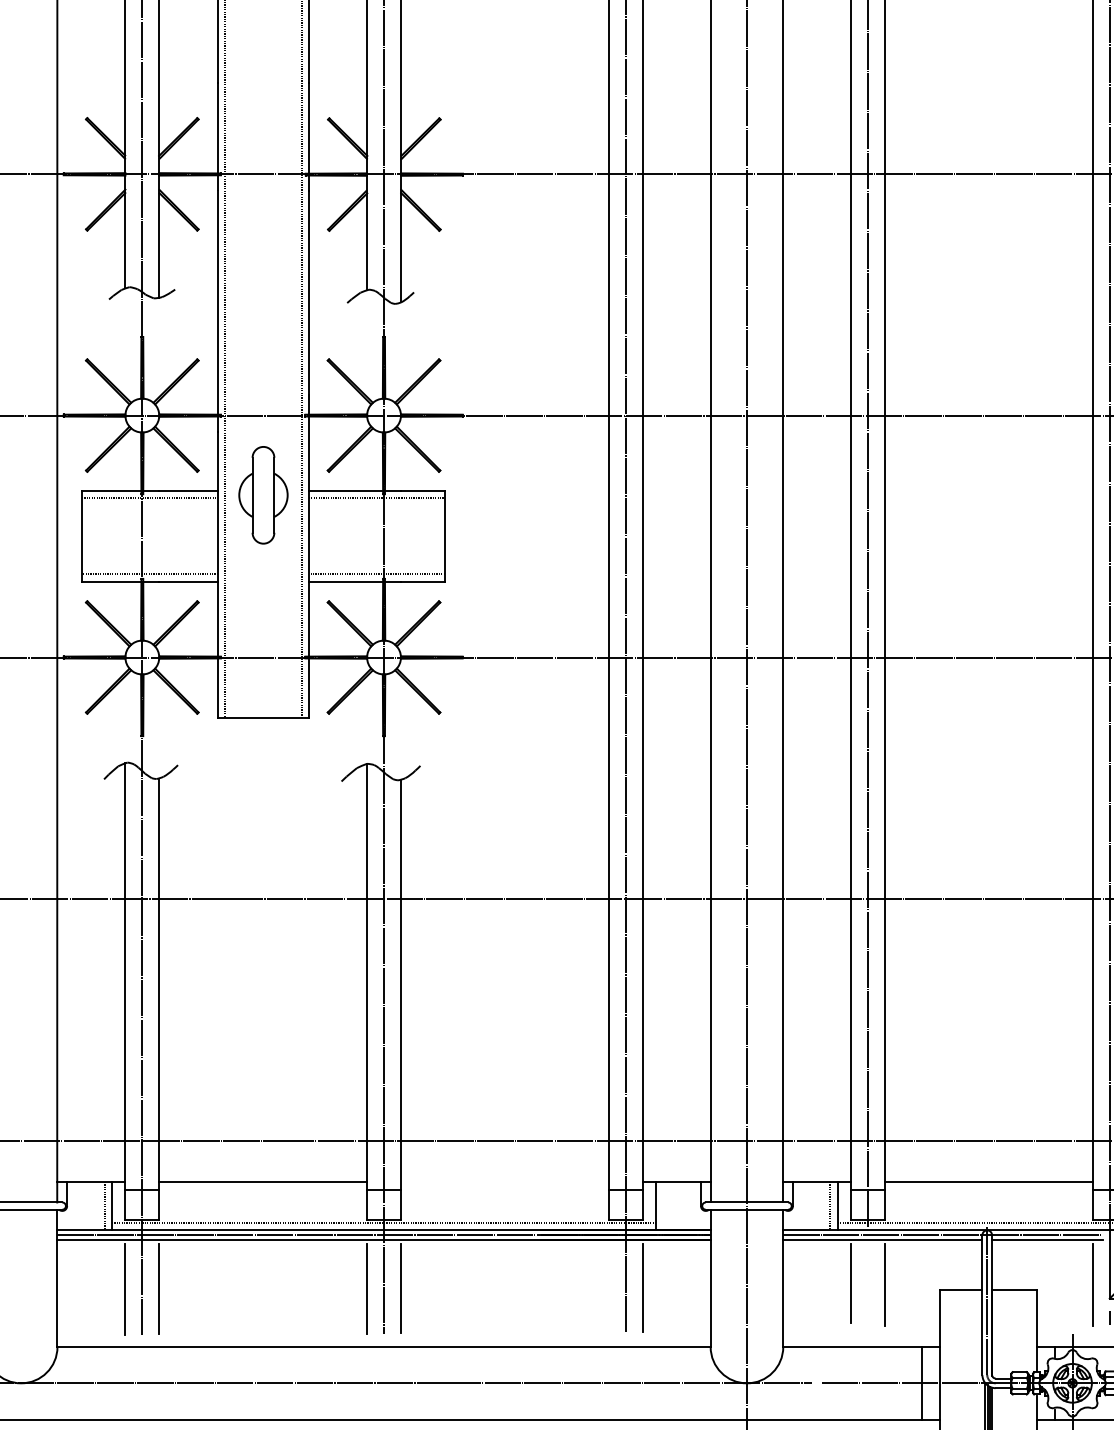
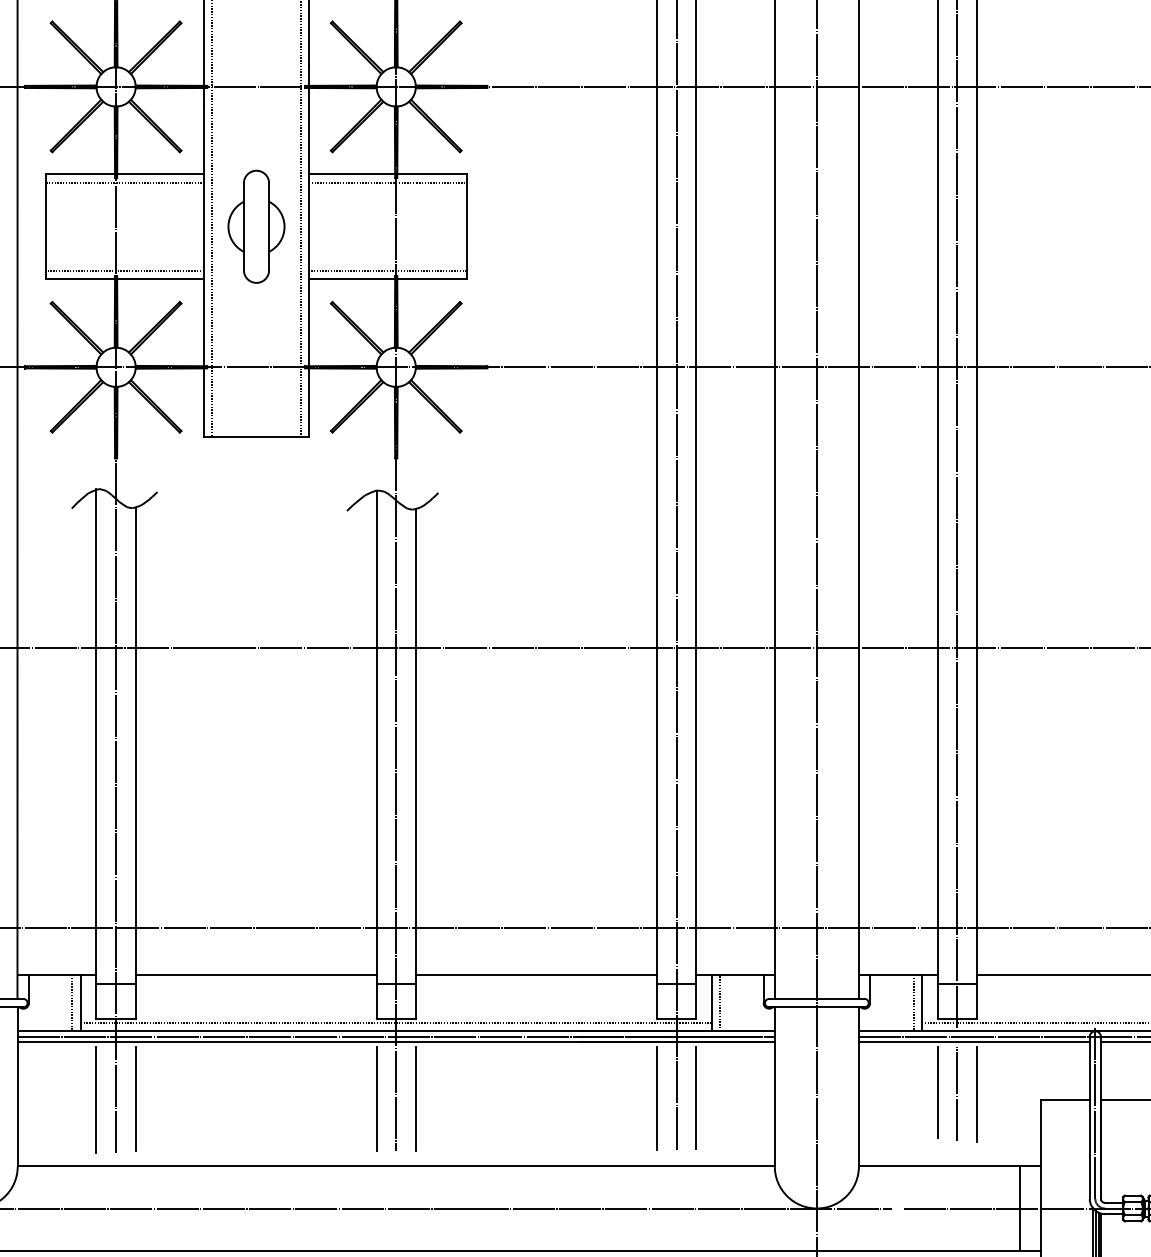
part: (263, 495) -> (256, 227), moved
line: (505, 1181) -> (537, 974), added
line: (663, 1205) -> (720, 1002), added
line: (868, 1283) -> (957, 1092), added
line: (609, 1287) -> (657, 1097), added

